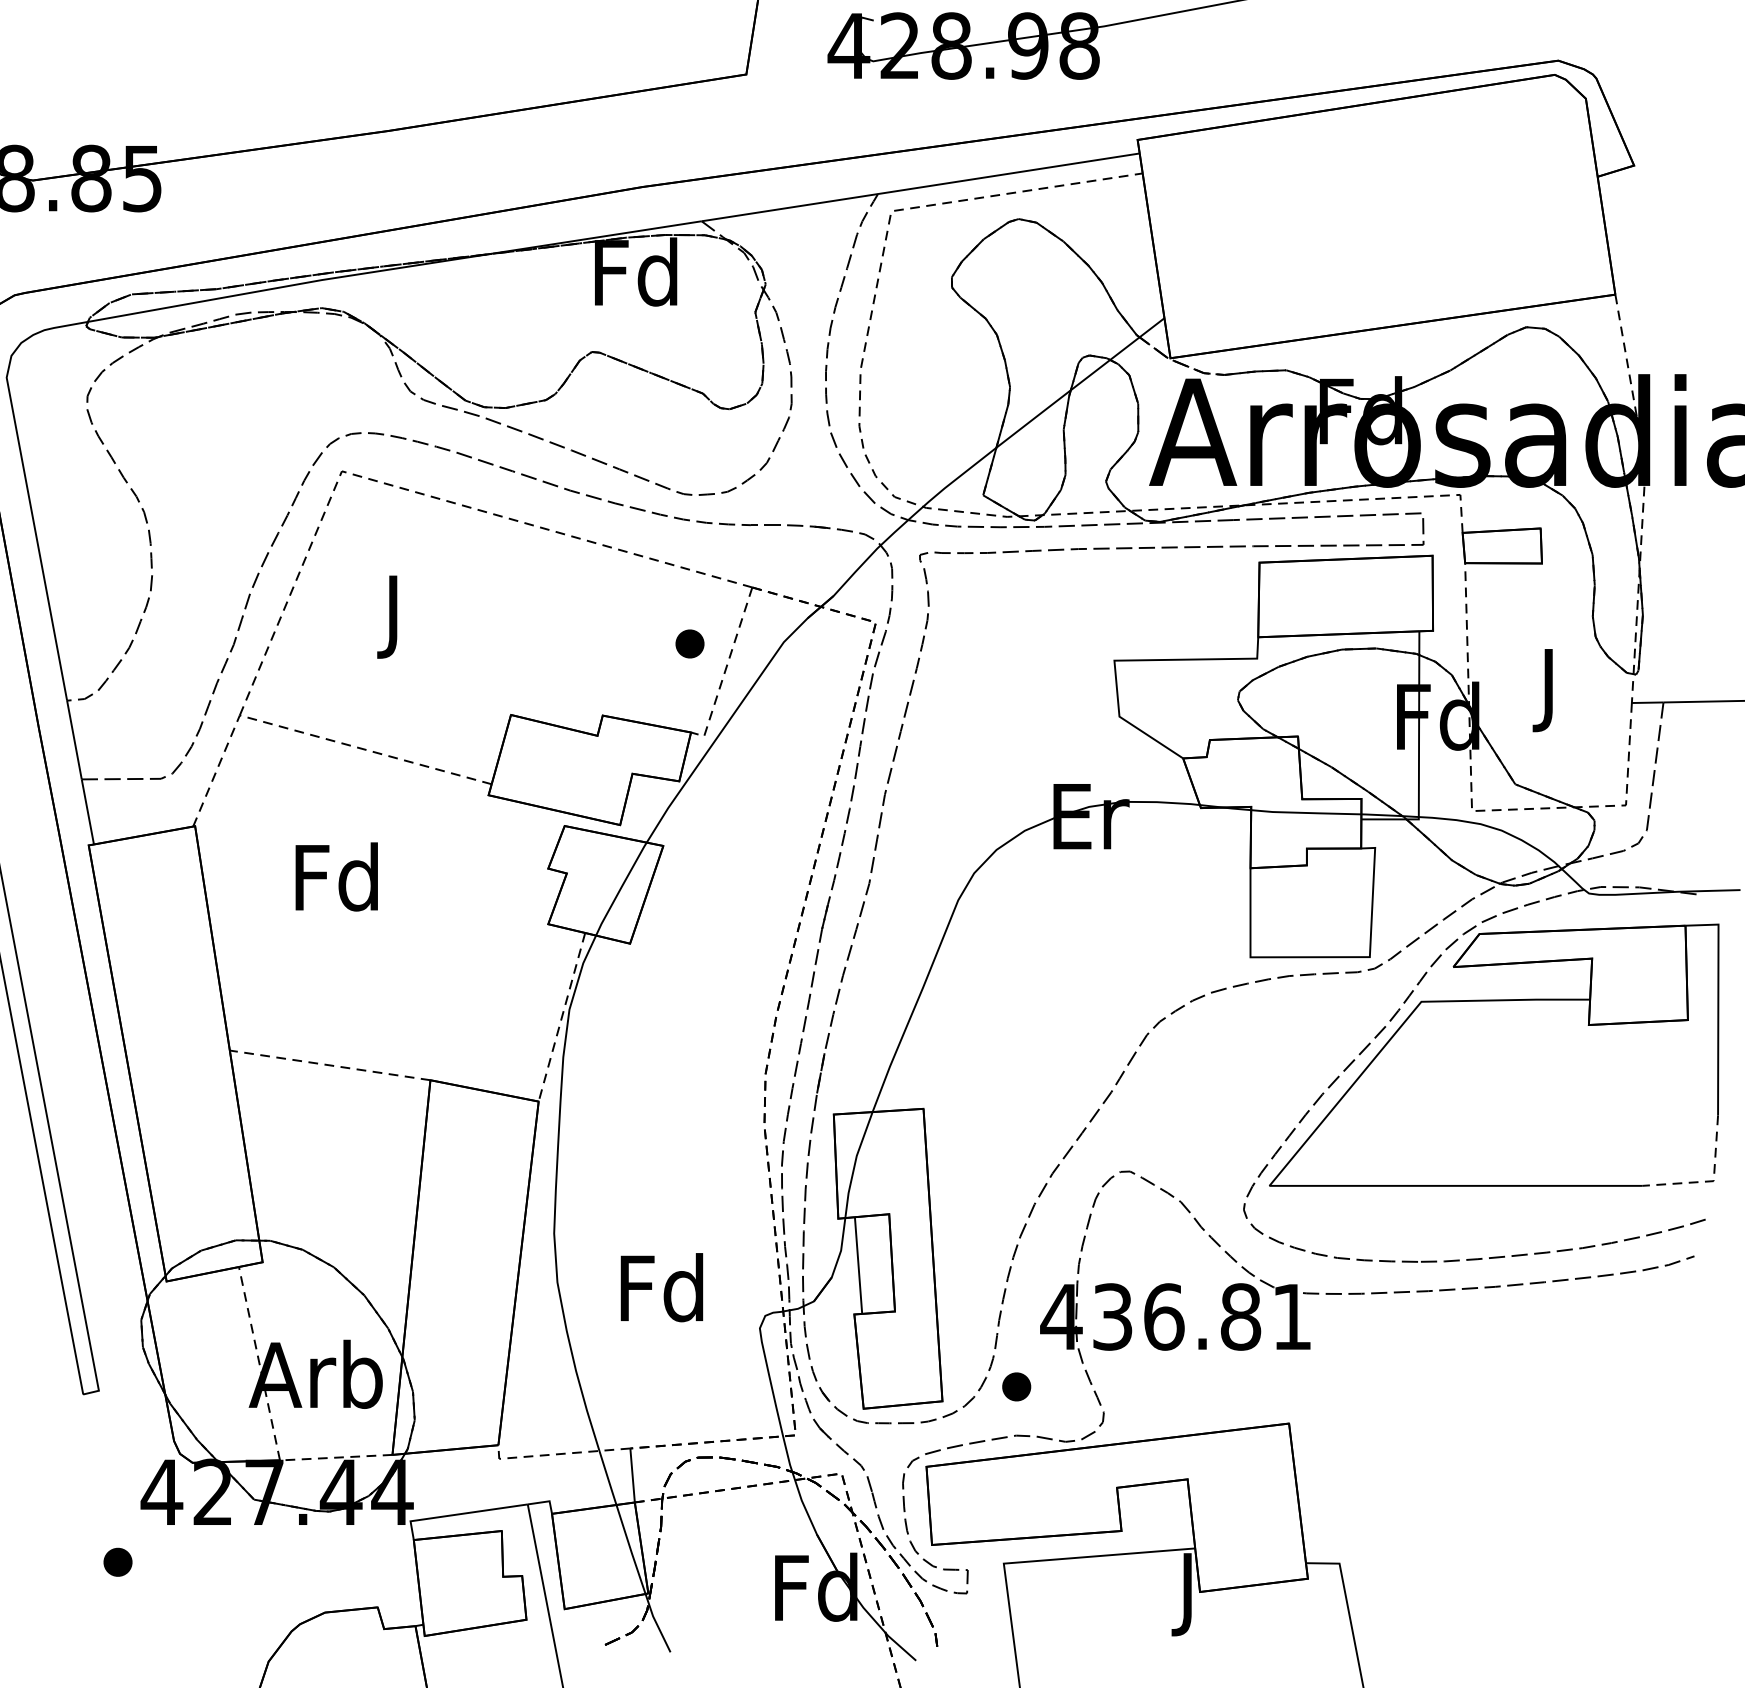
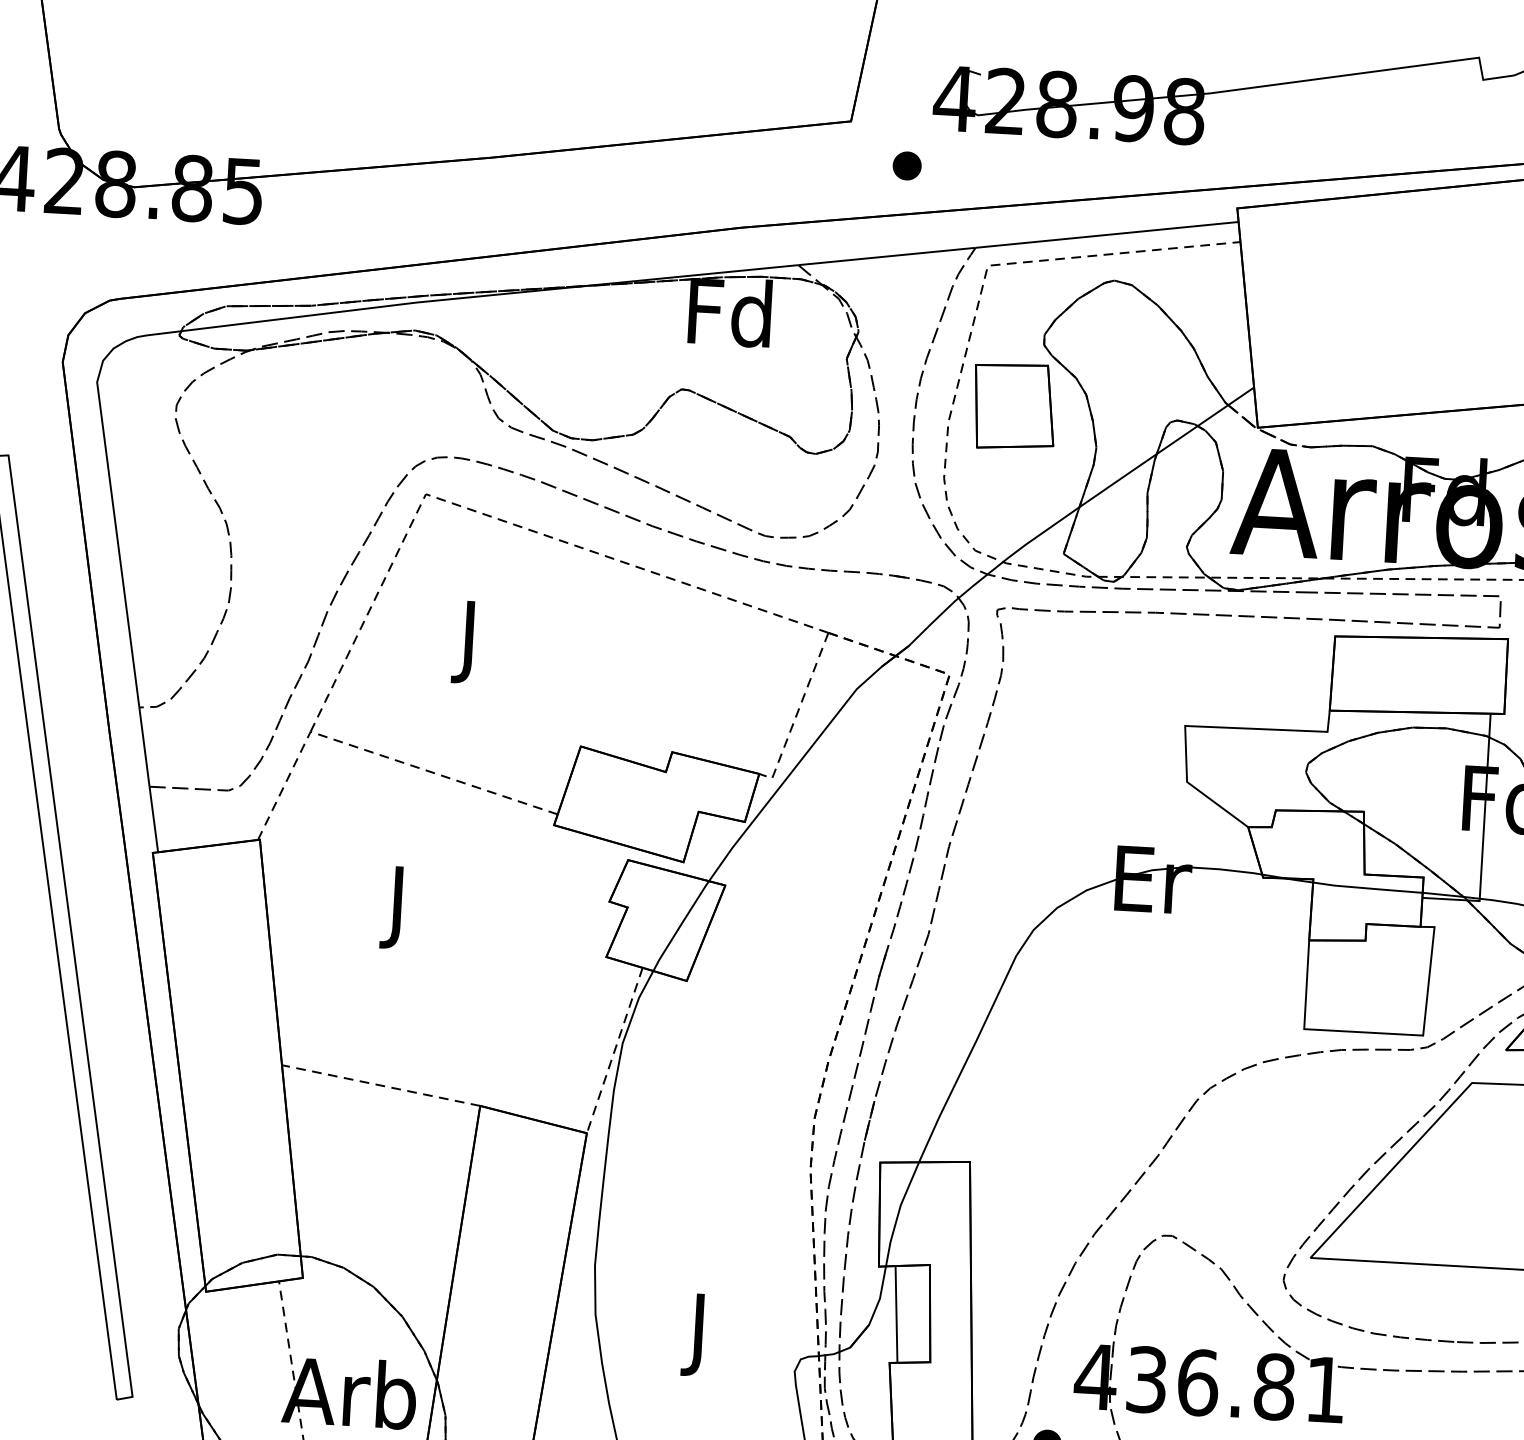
part: (925, 350) -> (1014, 406), added
part: (689, 643) -> (906, 165), moved
text: (336, 885) -> (397, 906), Fd -> J
text: (661, 1295) -> (698, 1333), Fd -> J

